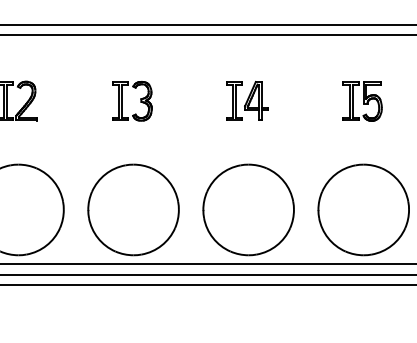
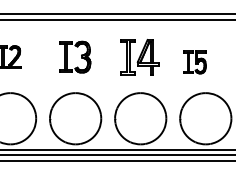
part: (246, 99) -> (139, 56), size x1.6
part: (131, 101) -> (74, 57), size x1.4
part: (361, 101) -> (194, 62), moved

